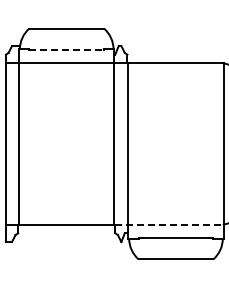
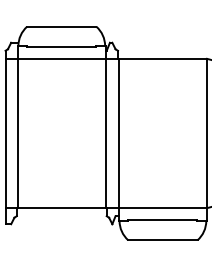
line: (67, 50) -> (62, 46), dashed -> solid
line: (169, 224) -> (156, 208), dashed -> solid

